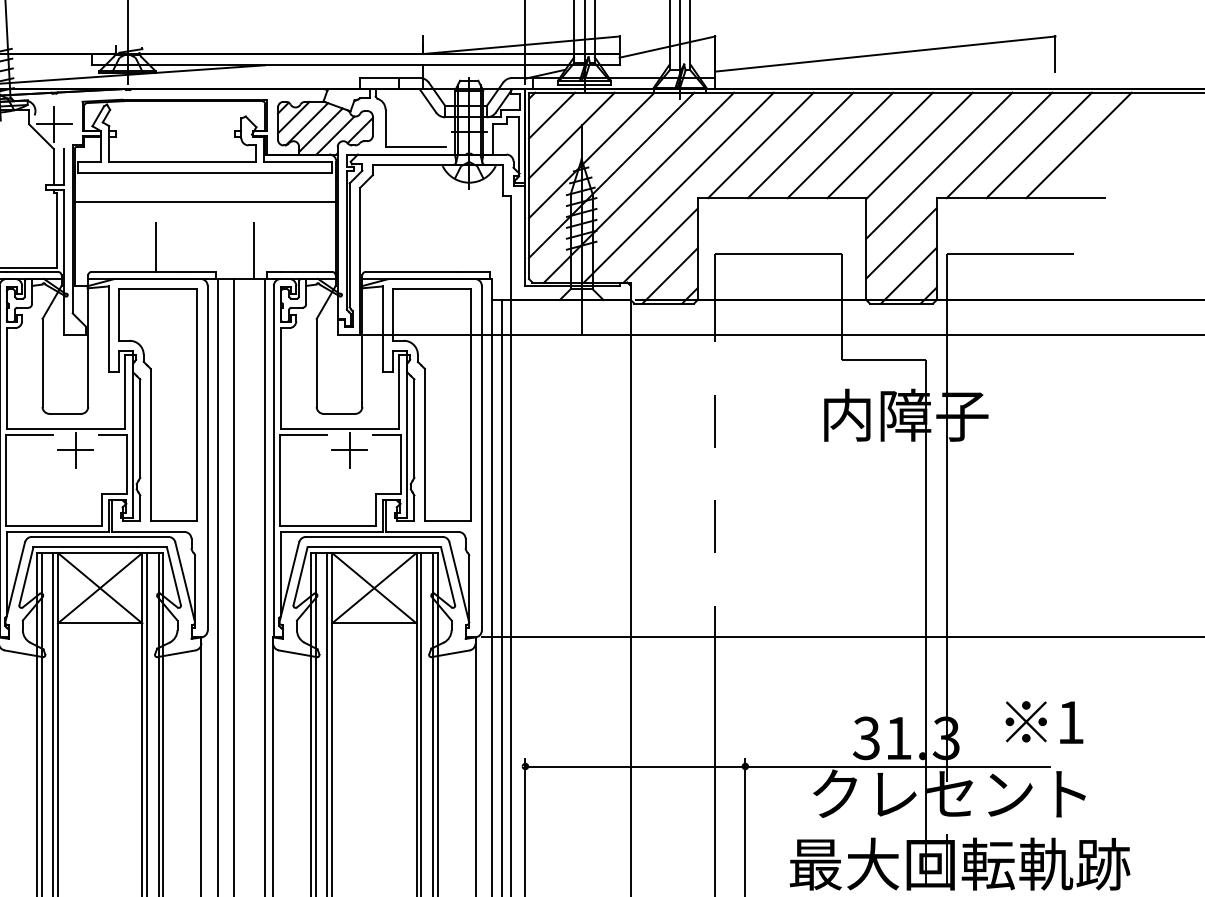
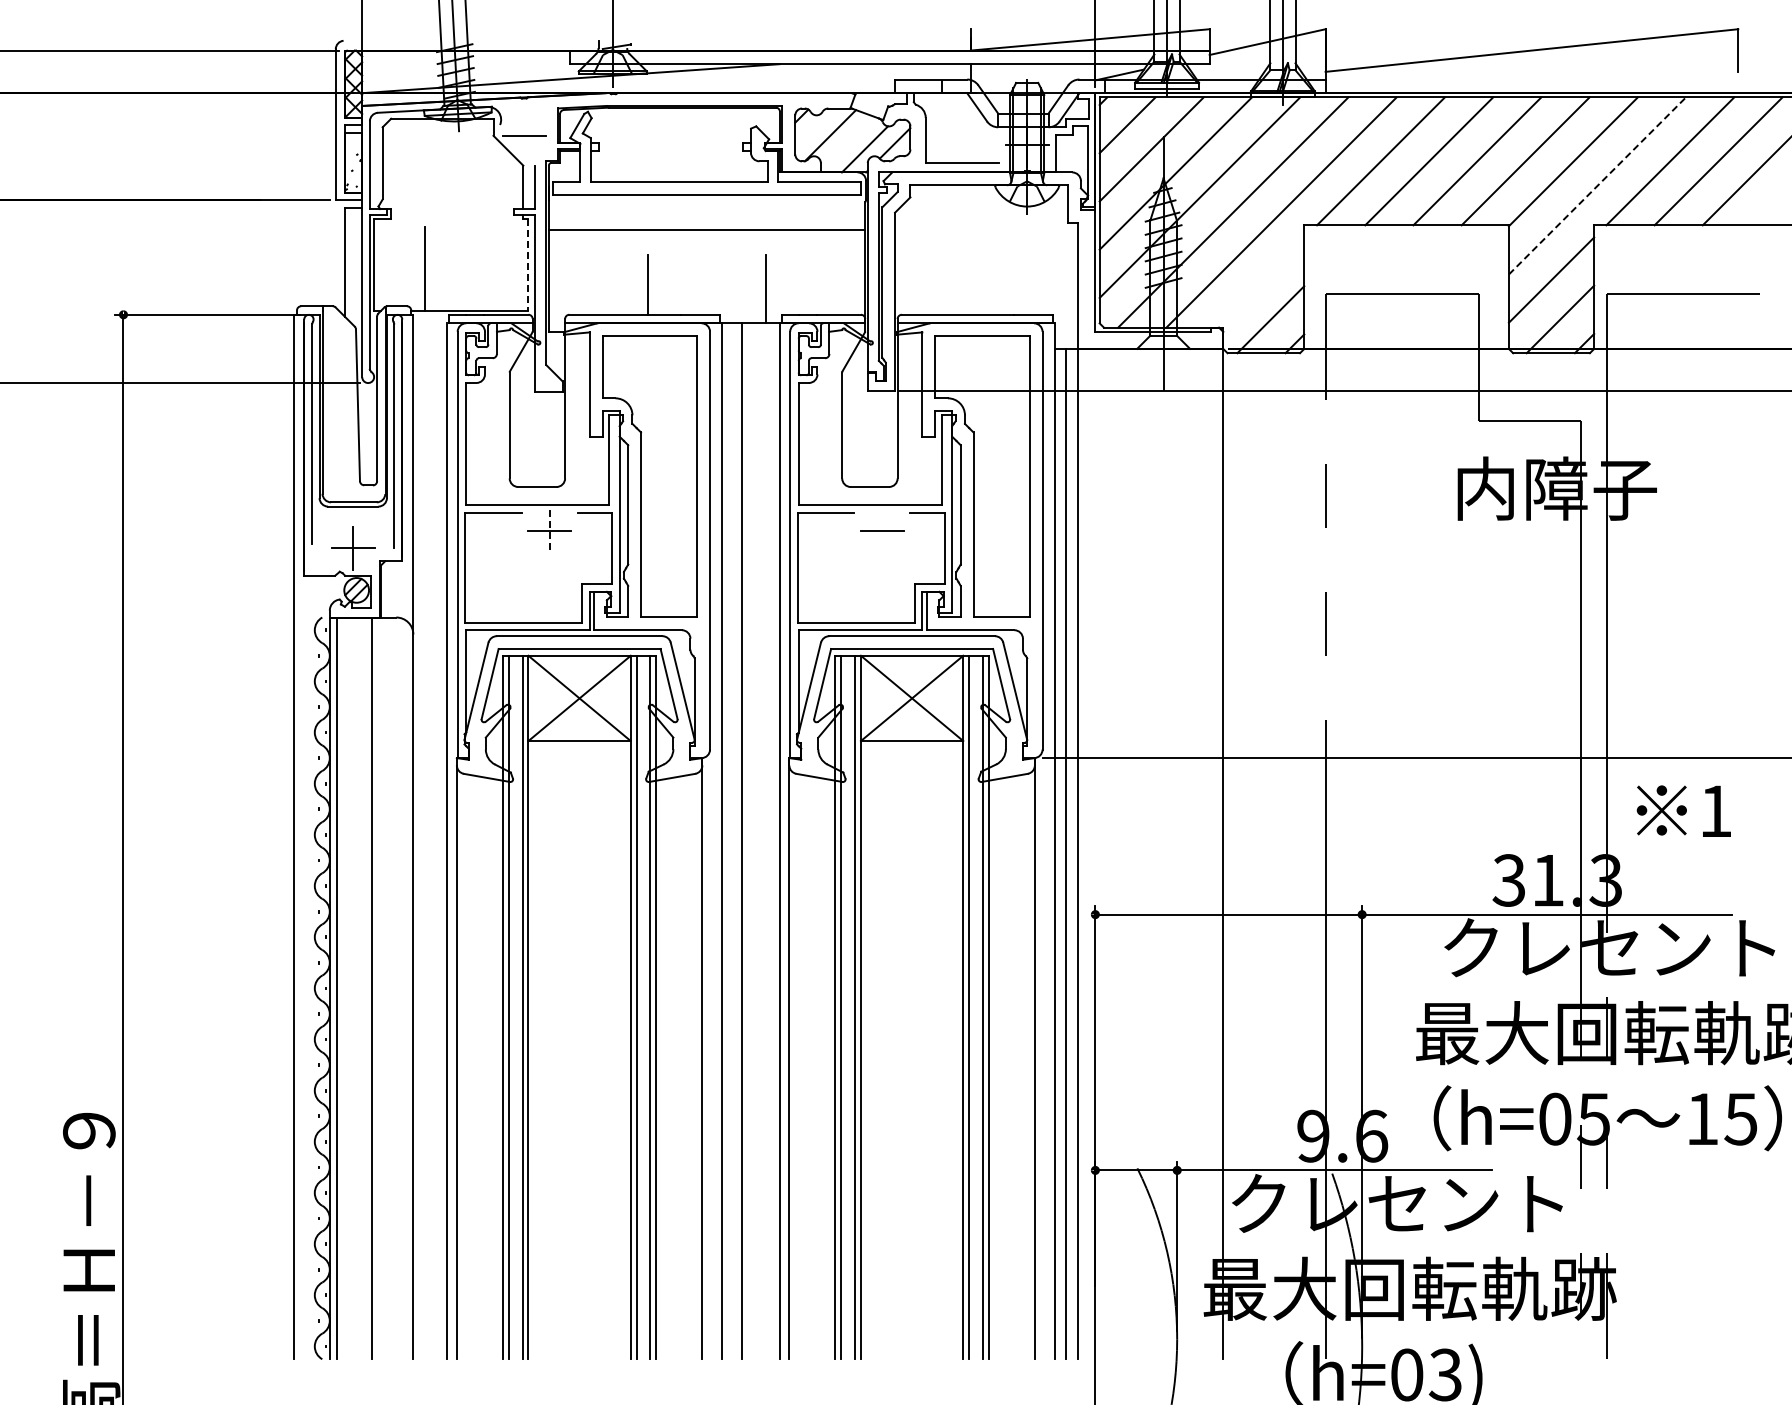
line: (293, 117) -> (814, 127), removed
line: (54, 124) -> (524, 135), removed
line: (320, 129) -> (846, 142), removed
line: (939, 165) -> (1597, 185), solid -> dashed
line: (57, 231) -> (527, 265), solid -> dashed
line: (660, 245) -> (1259, 282), removed
line: (75, 450) -> (549, 531), solid -> dashed
line: (349, 450) -> (882, 531), removed
text: (1044, 721) -> (1683, 810), moved

